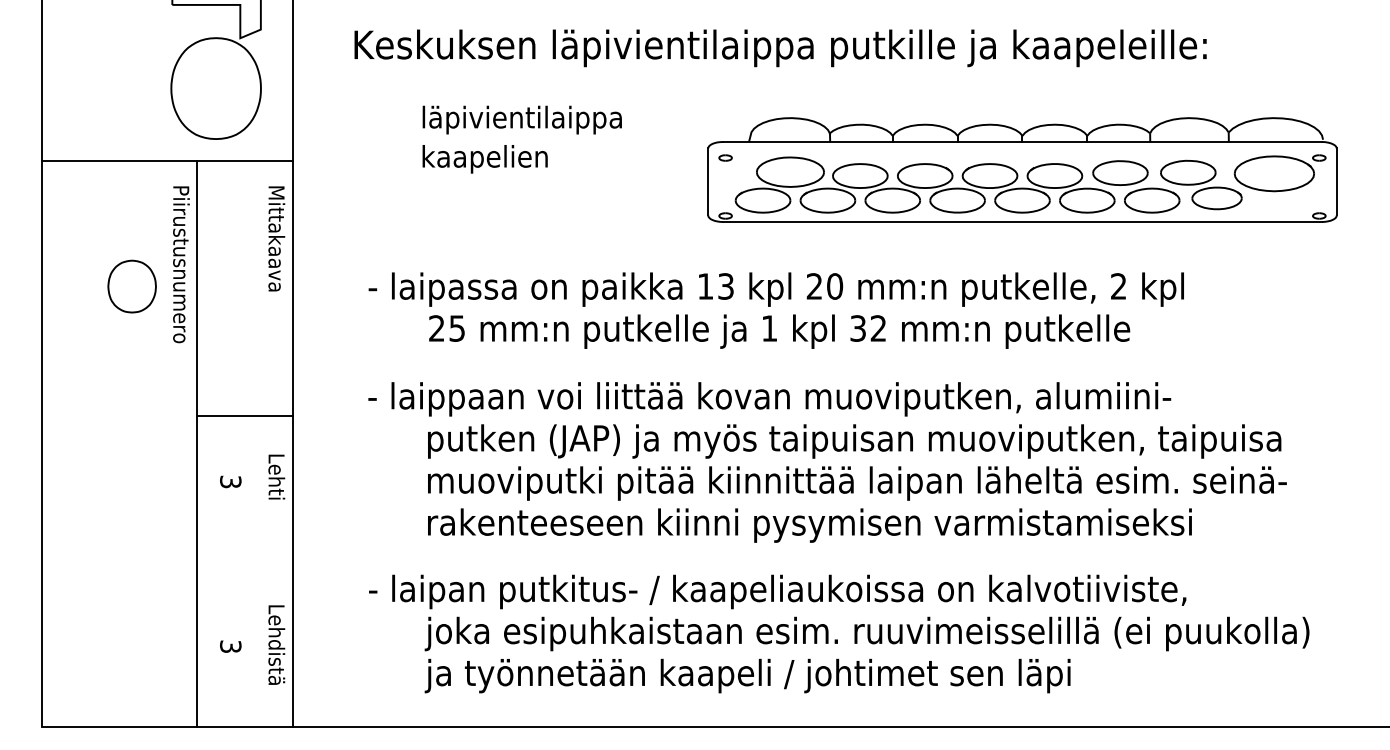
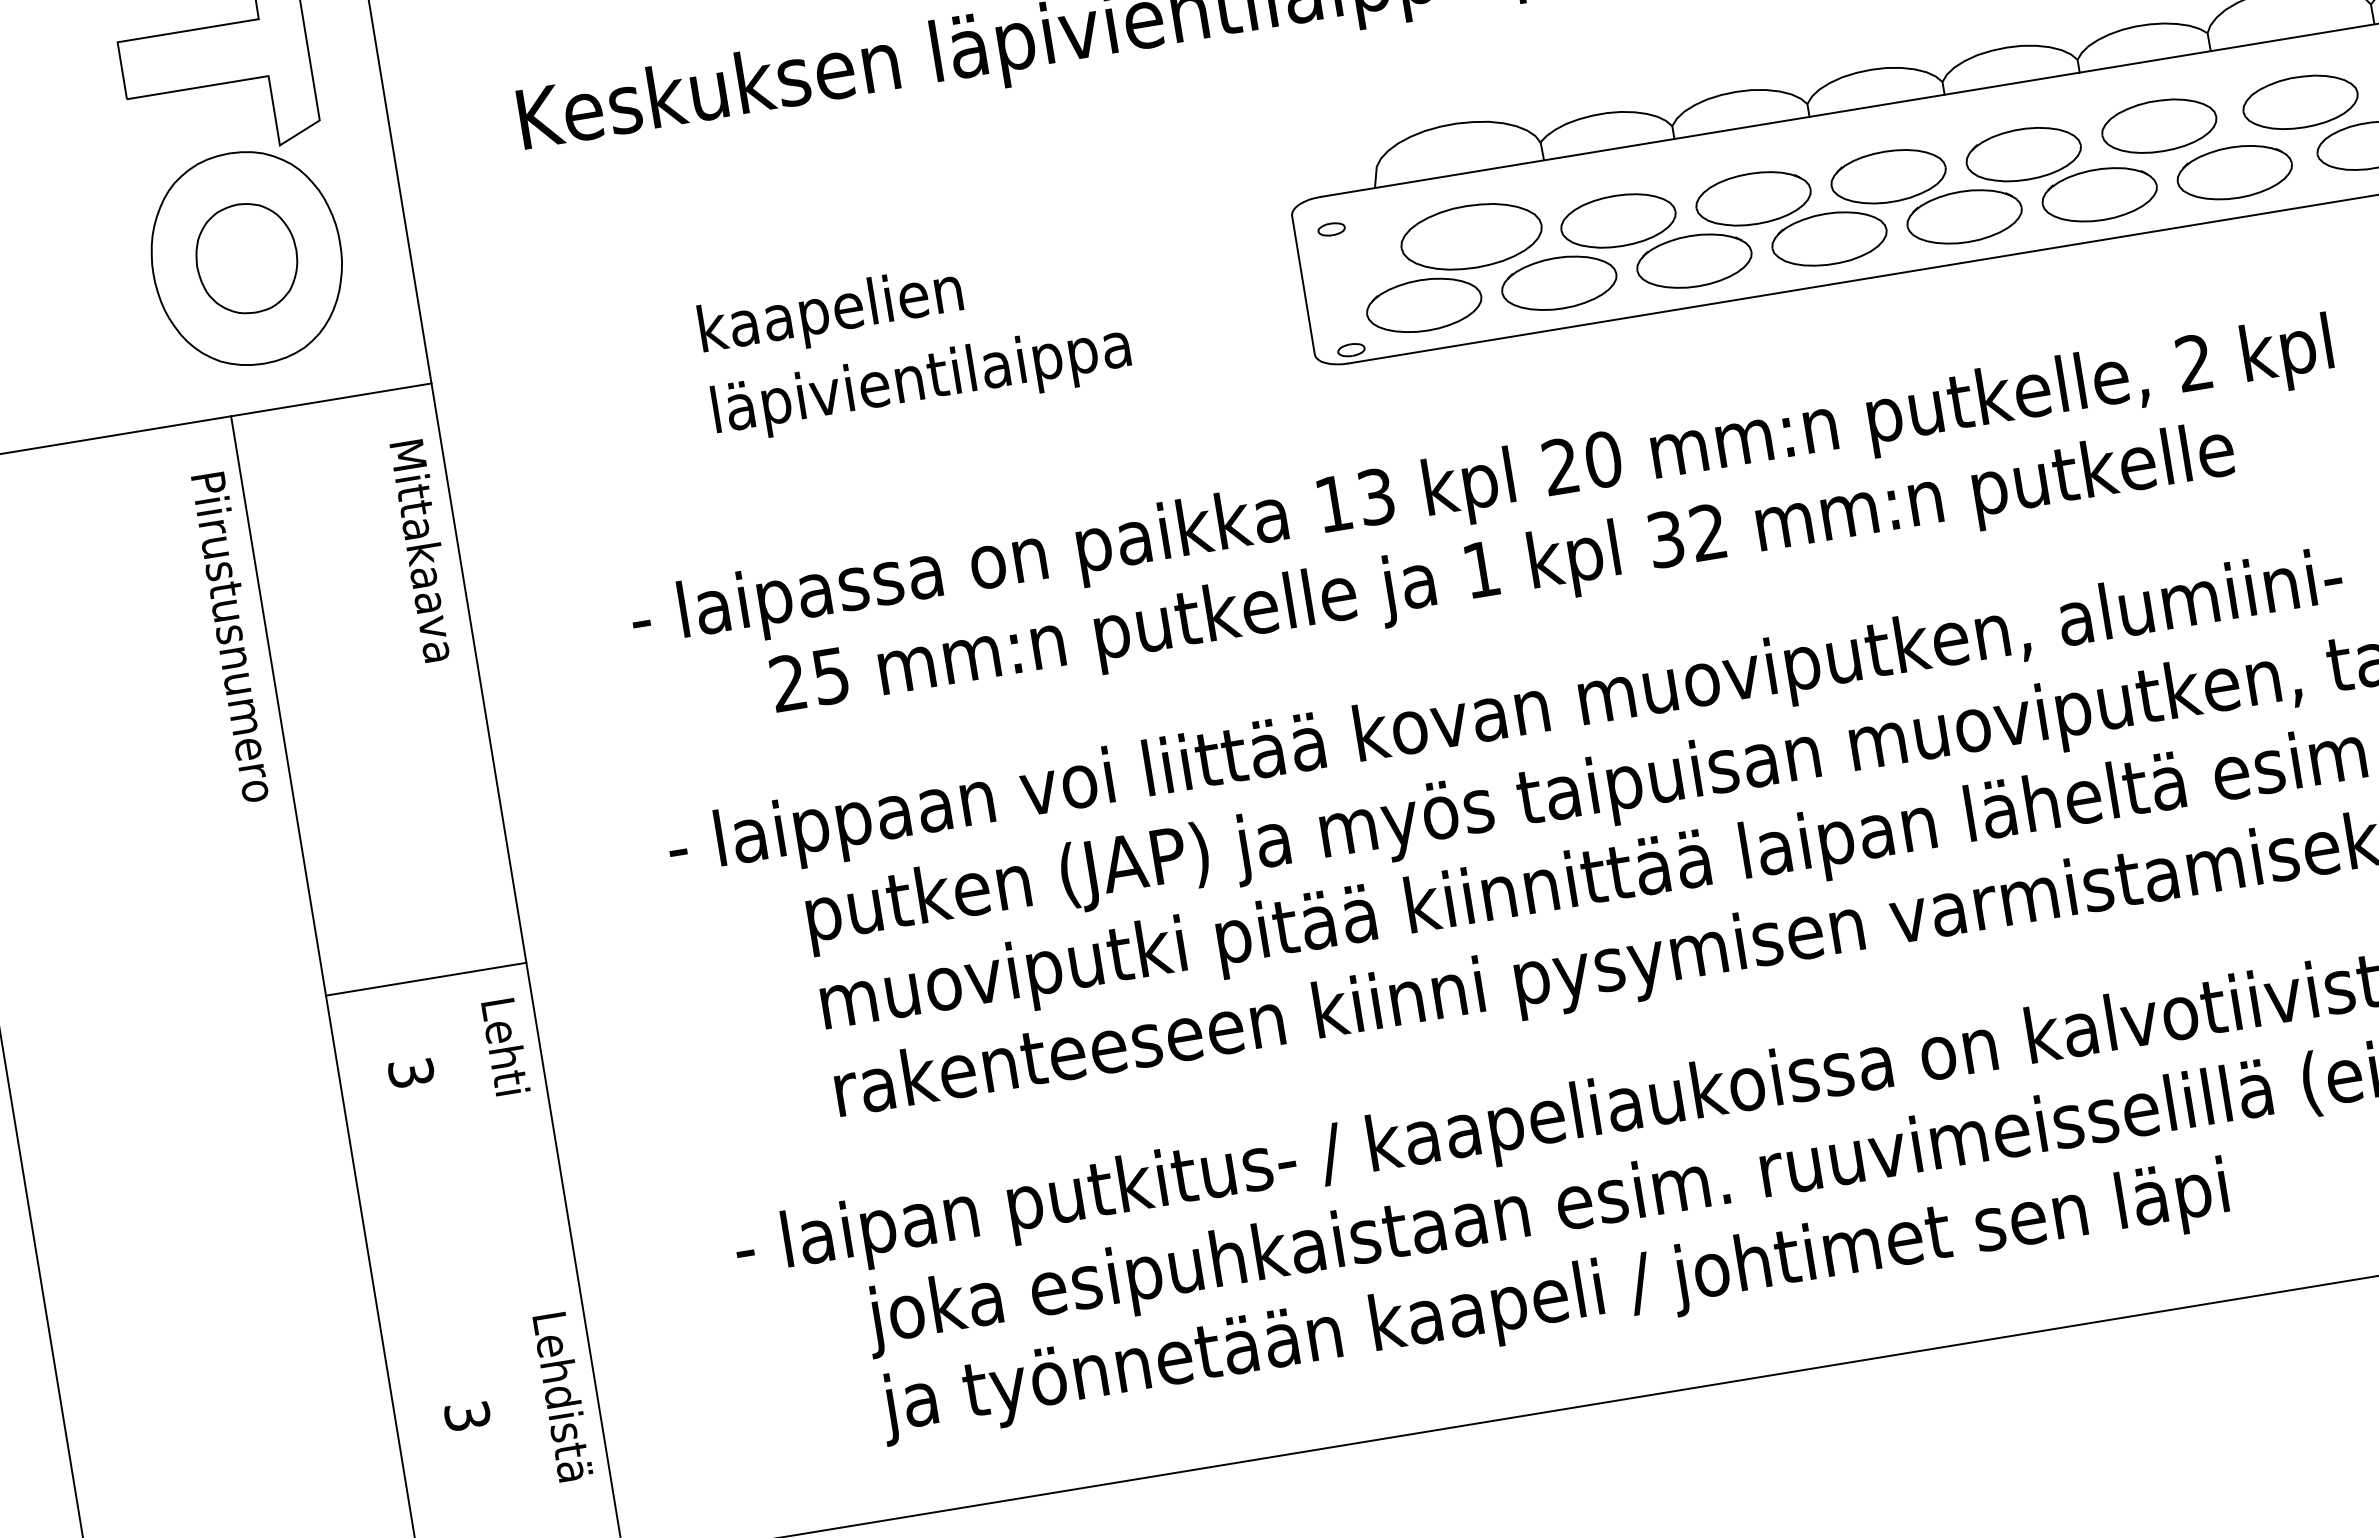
text: (521, 119) -> (919, 381), moved
part: (131, 286) -> (245, 258), moved
line: (244, 416) -> (425, 979), moved

